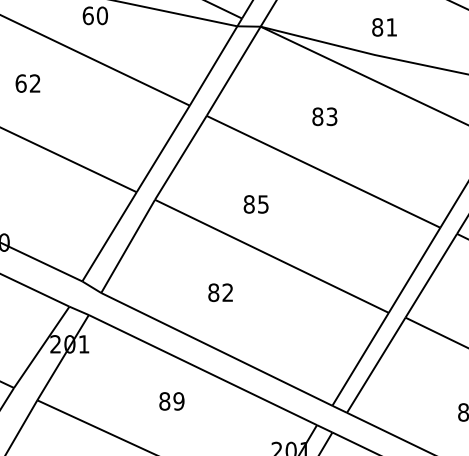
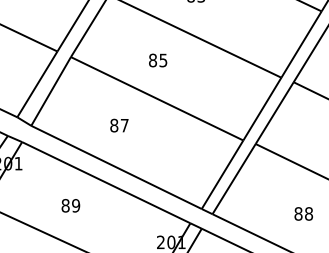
text: (255, 204) -> (157, 60), moved
text: (227, 292) -> (124, 125), 82 -> 87
text: (171, 401) -> (70, 205), moved

